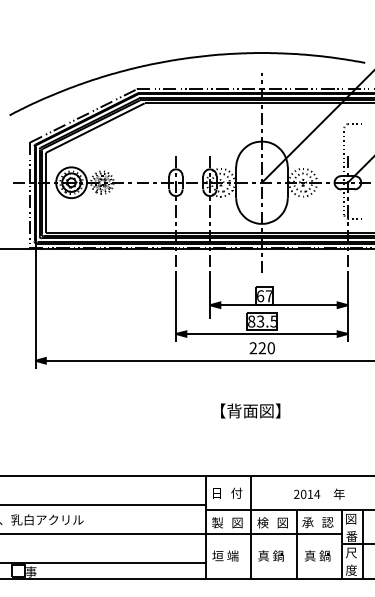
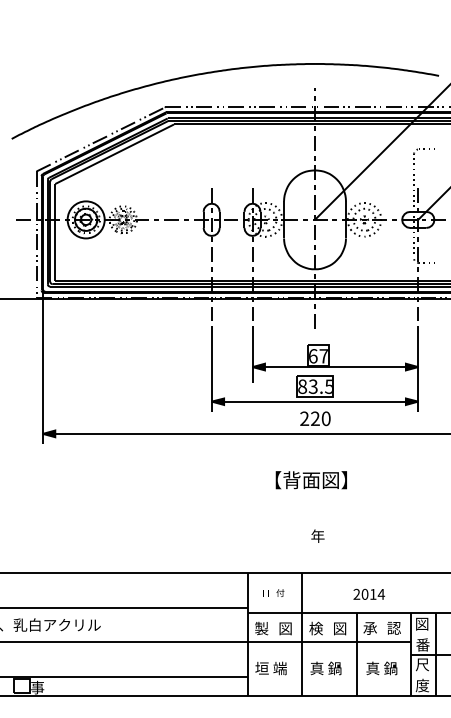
part: (249, 411) -> (310, 480), moved
part: (227, 492) -> (273, 592), size x0.6
part: (338, 493) -> (317, 535), moved

